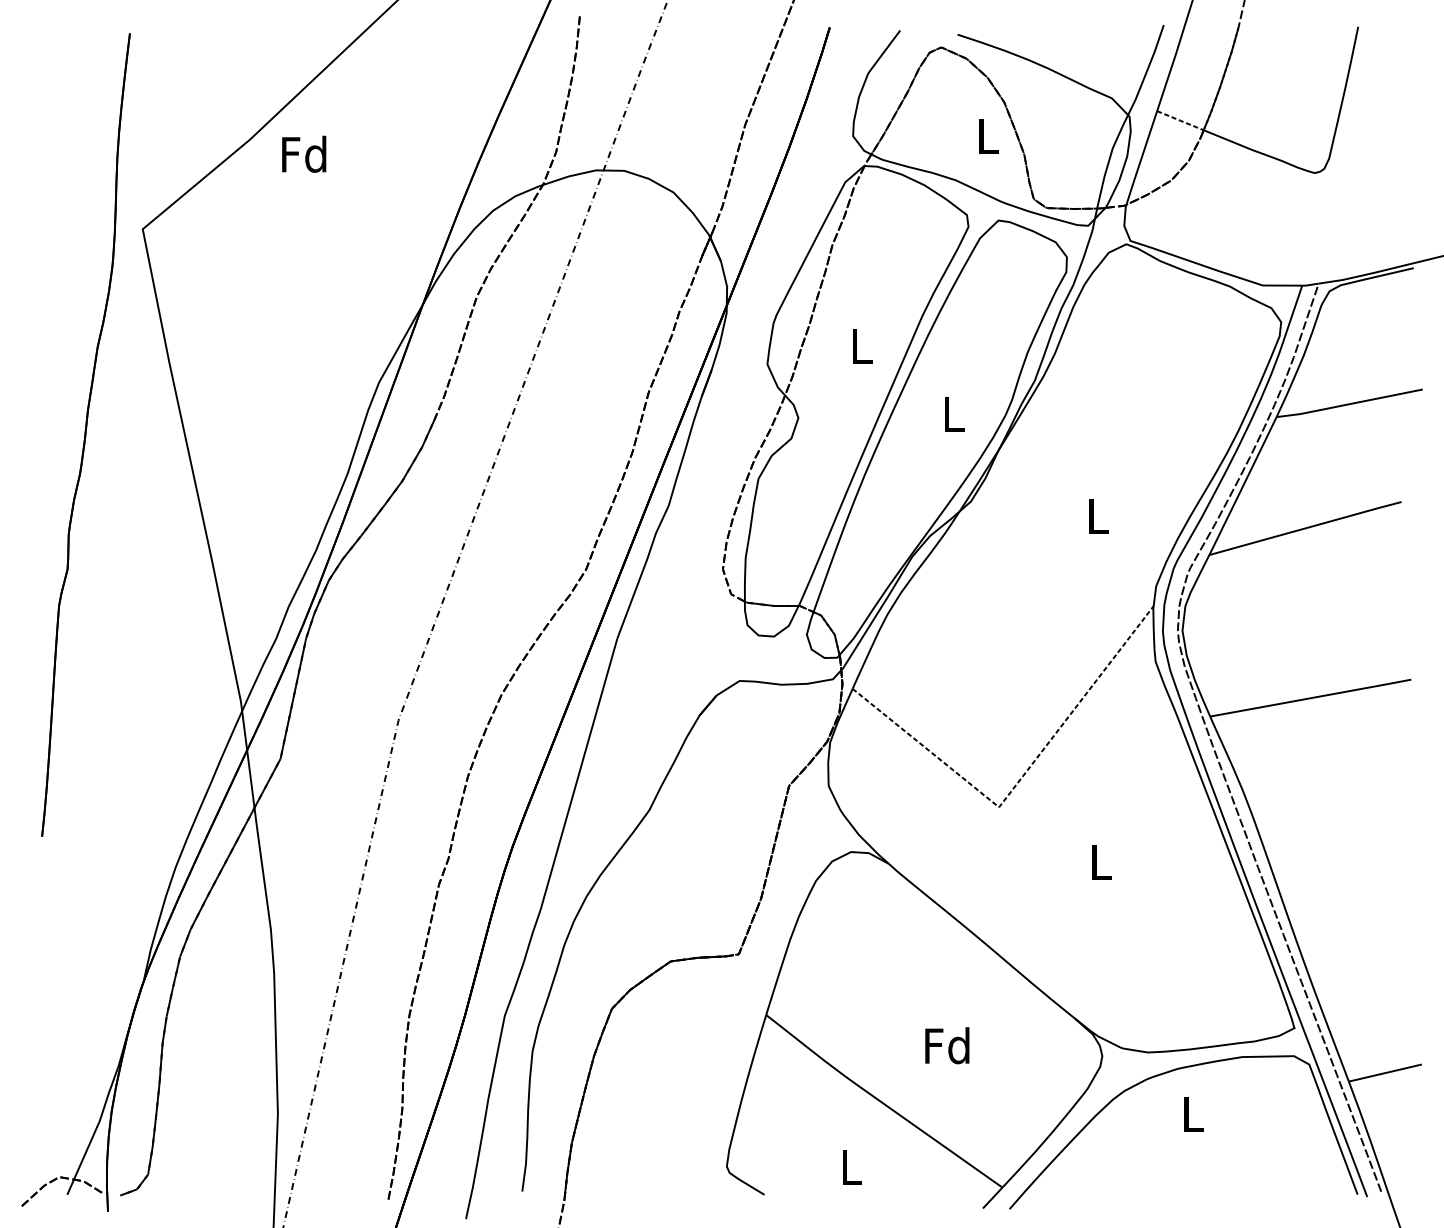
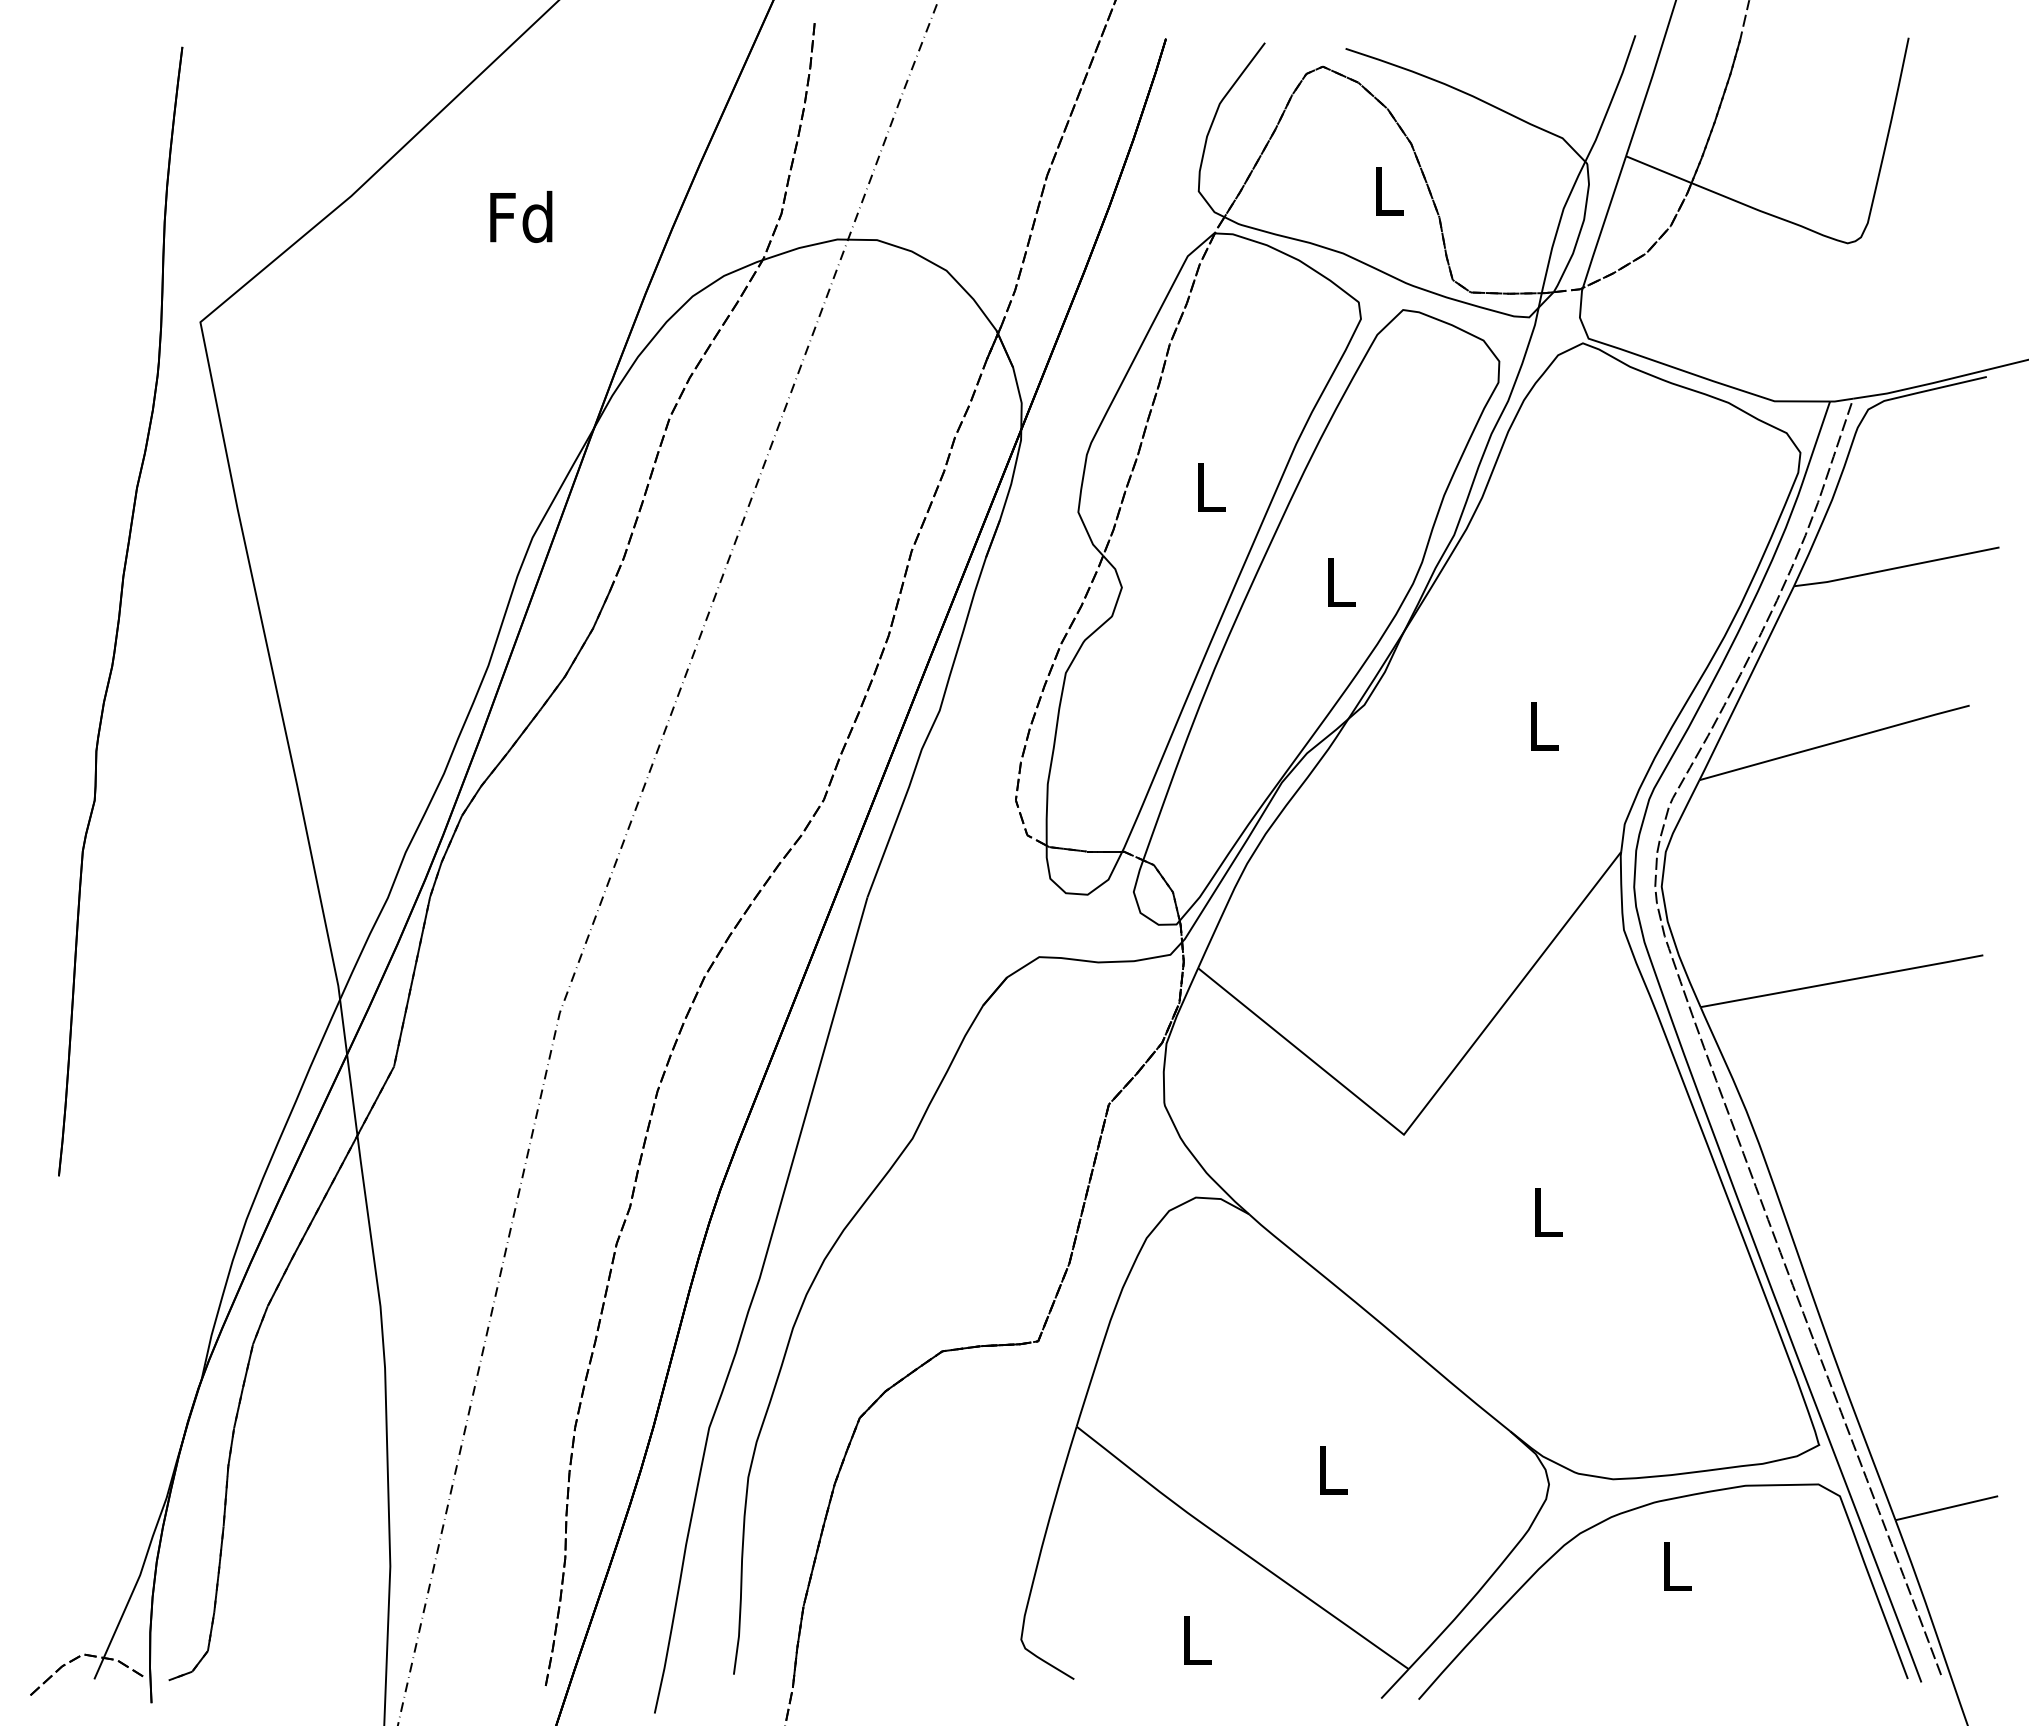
line: (1180, 121) -> (1659, 170), dashed -> solid
text: (304, 154) -> (521, 216), moved
line: (1018, 781) -> (1431, 1098), dashed -> solid
text: (947, 1045) -> (1331, 1469), Fd -> L

